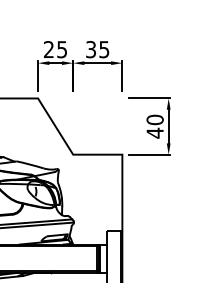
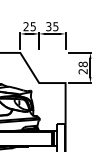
text: (153, 125) -> (82, 67), 40 -> 28

